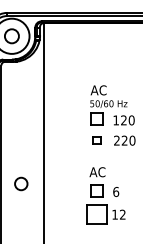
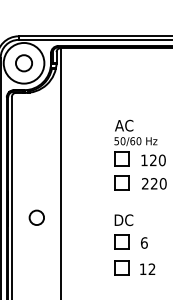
part: (96, 139) -> (121, 182), size x1.67
text: (98, 172) -> (123, 220), AC -> DC
circle: (20, 183) -> (36, 217), moved
part: (96, 213) -> (121, 267), size x0.62

